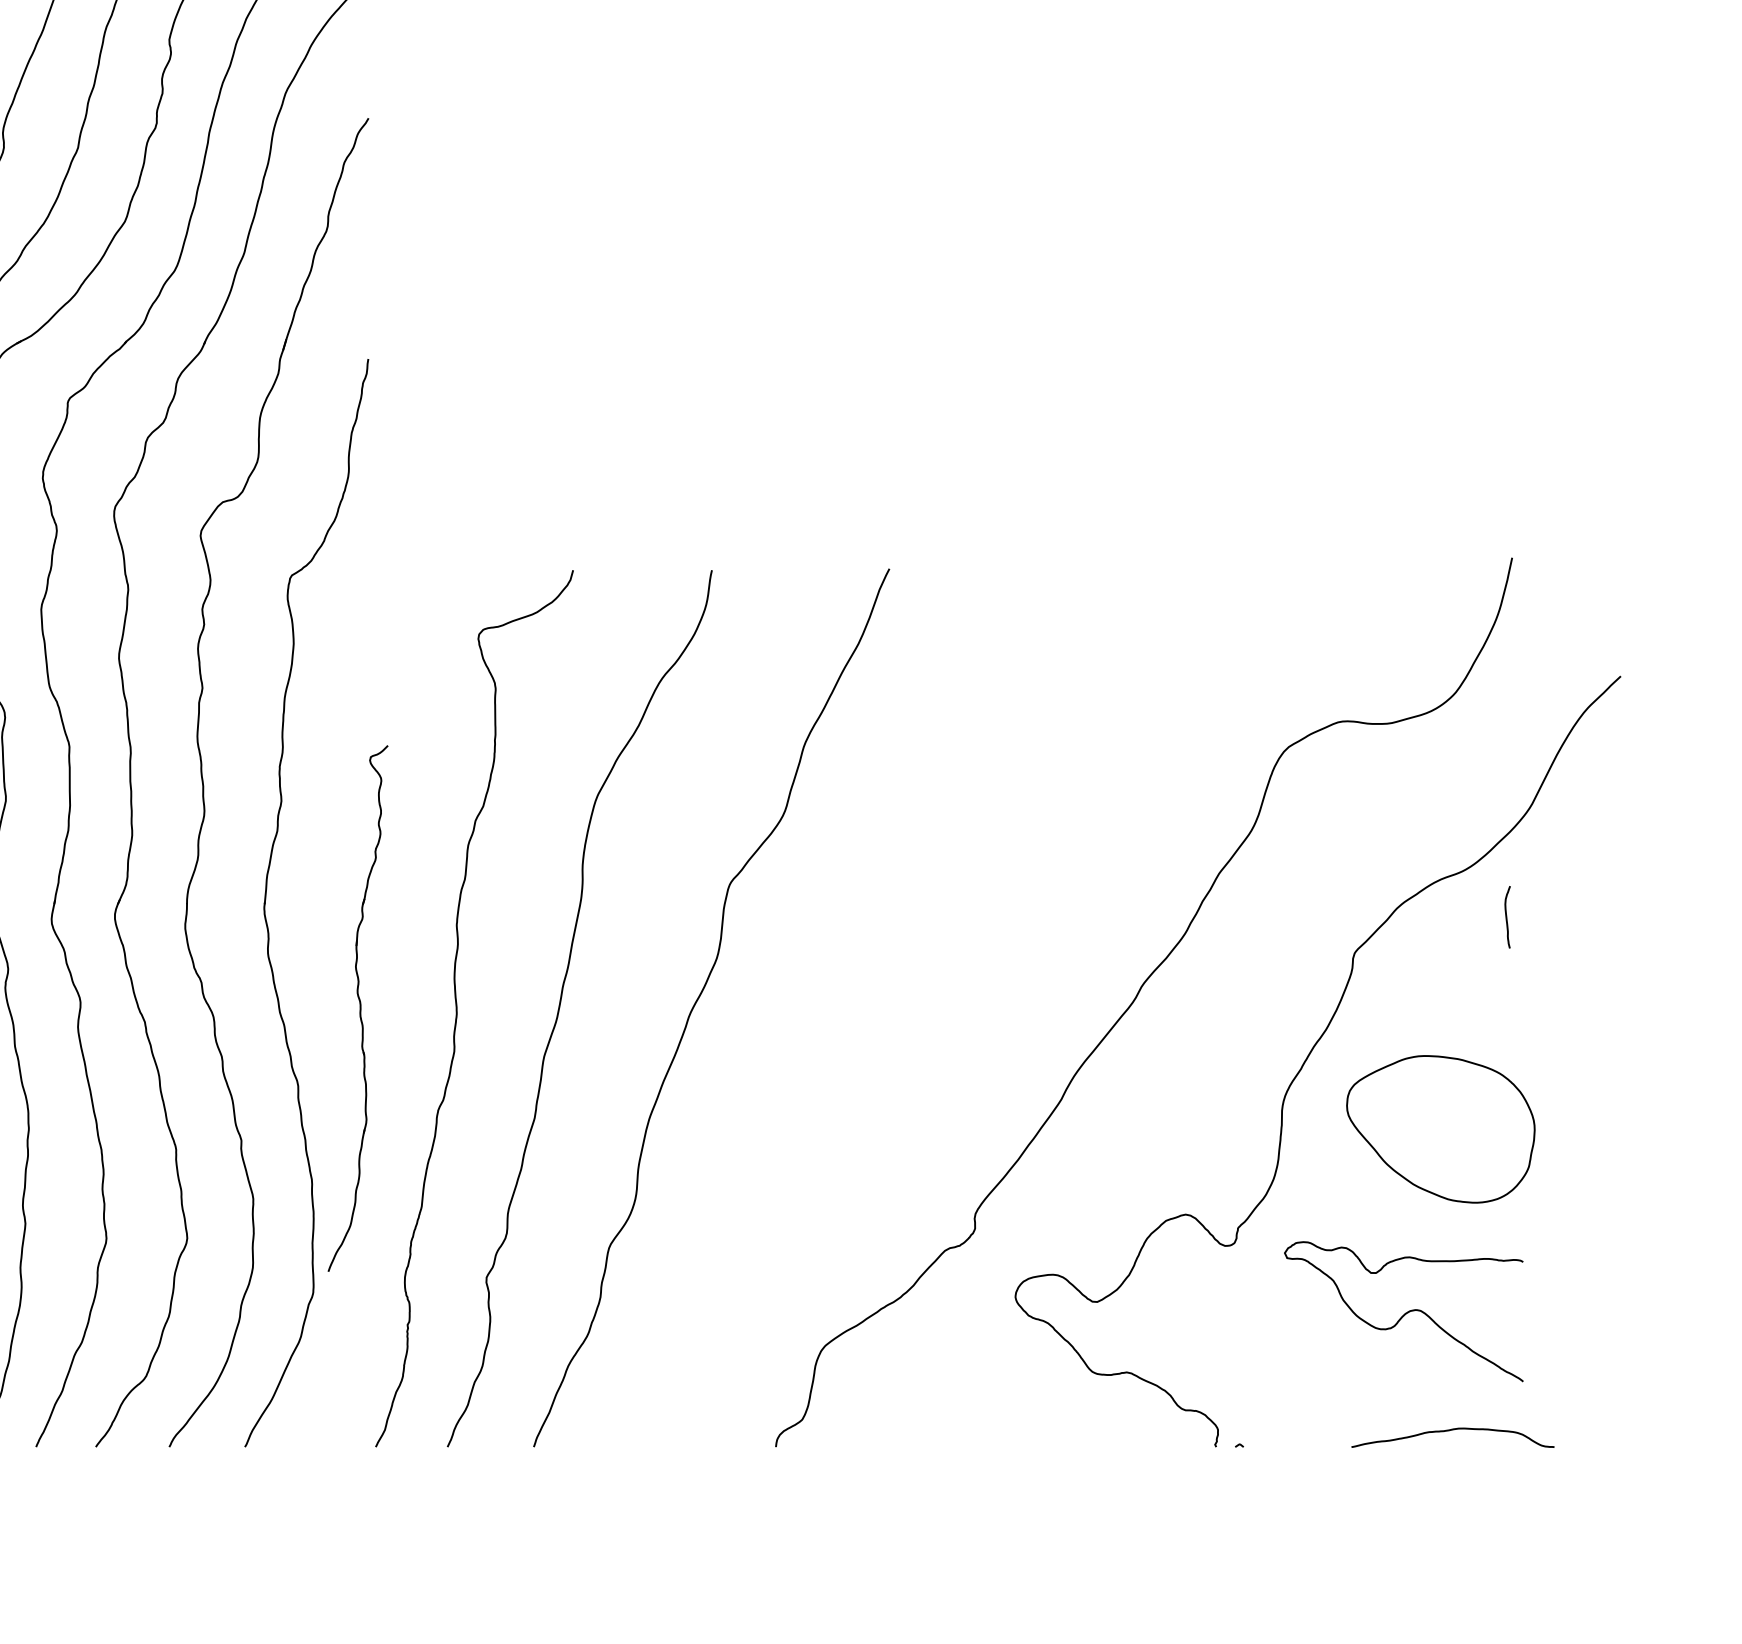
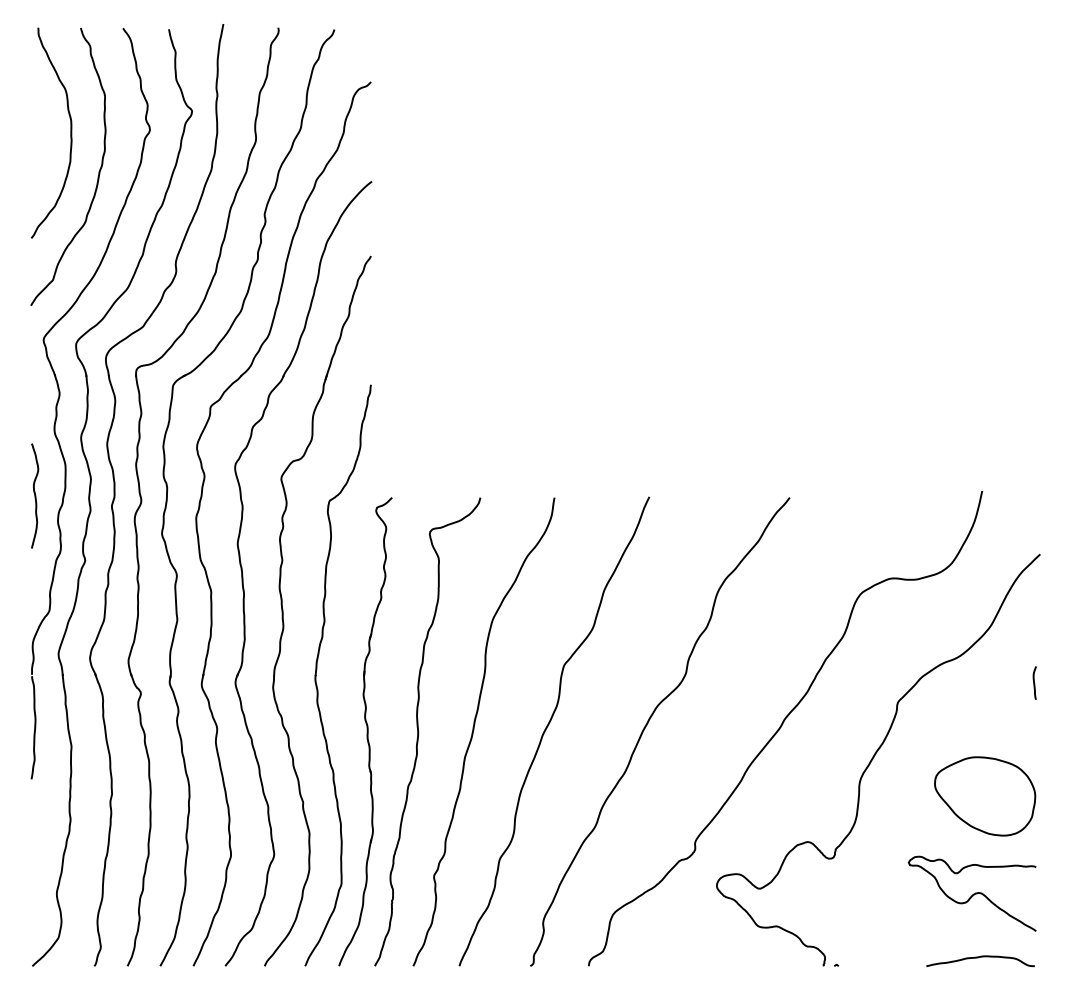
curve: (1507, 916) -> (1034, 682), moved
curve: (885, 996) -> (647, 725), added
part: (358, 1007) -> (365, 731), size x1.67
part: (1441, 1129) -> (985, 796), moved
curve: (1404, 1312) -> (972, 894), moved
part: (1452, 1438) -> (980, 961), moved

